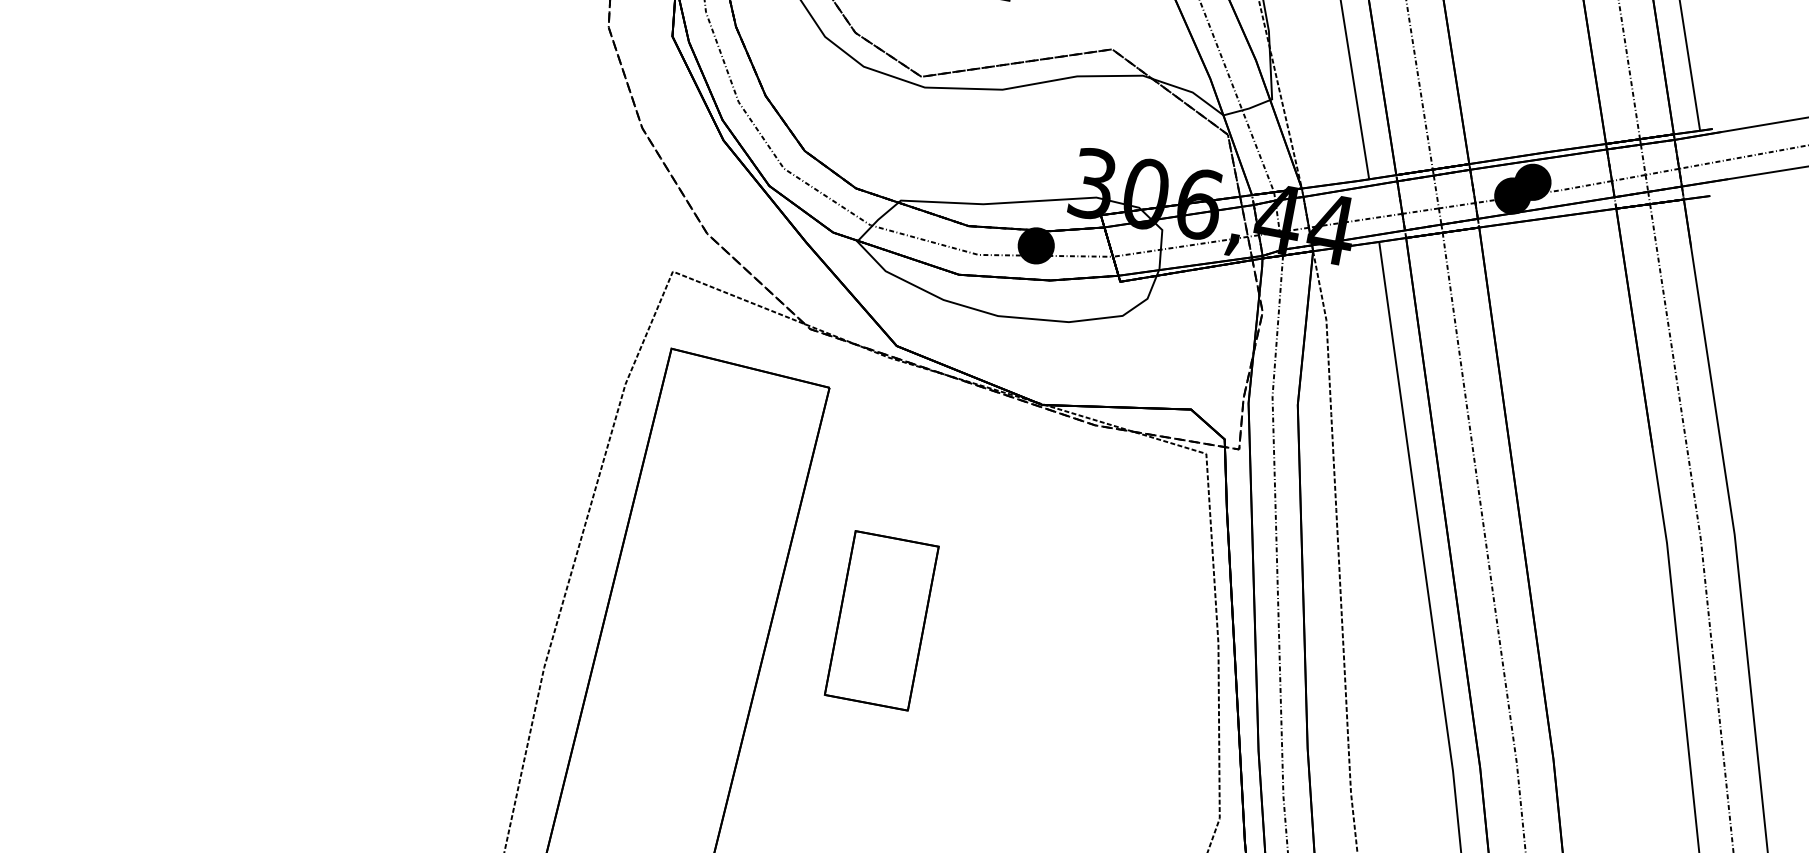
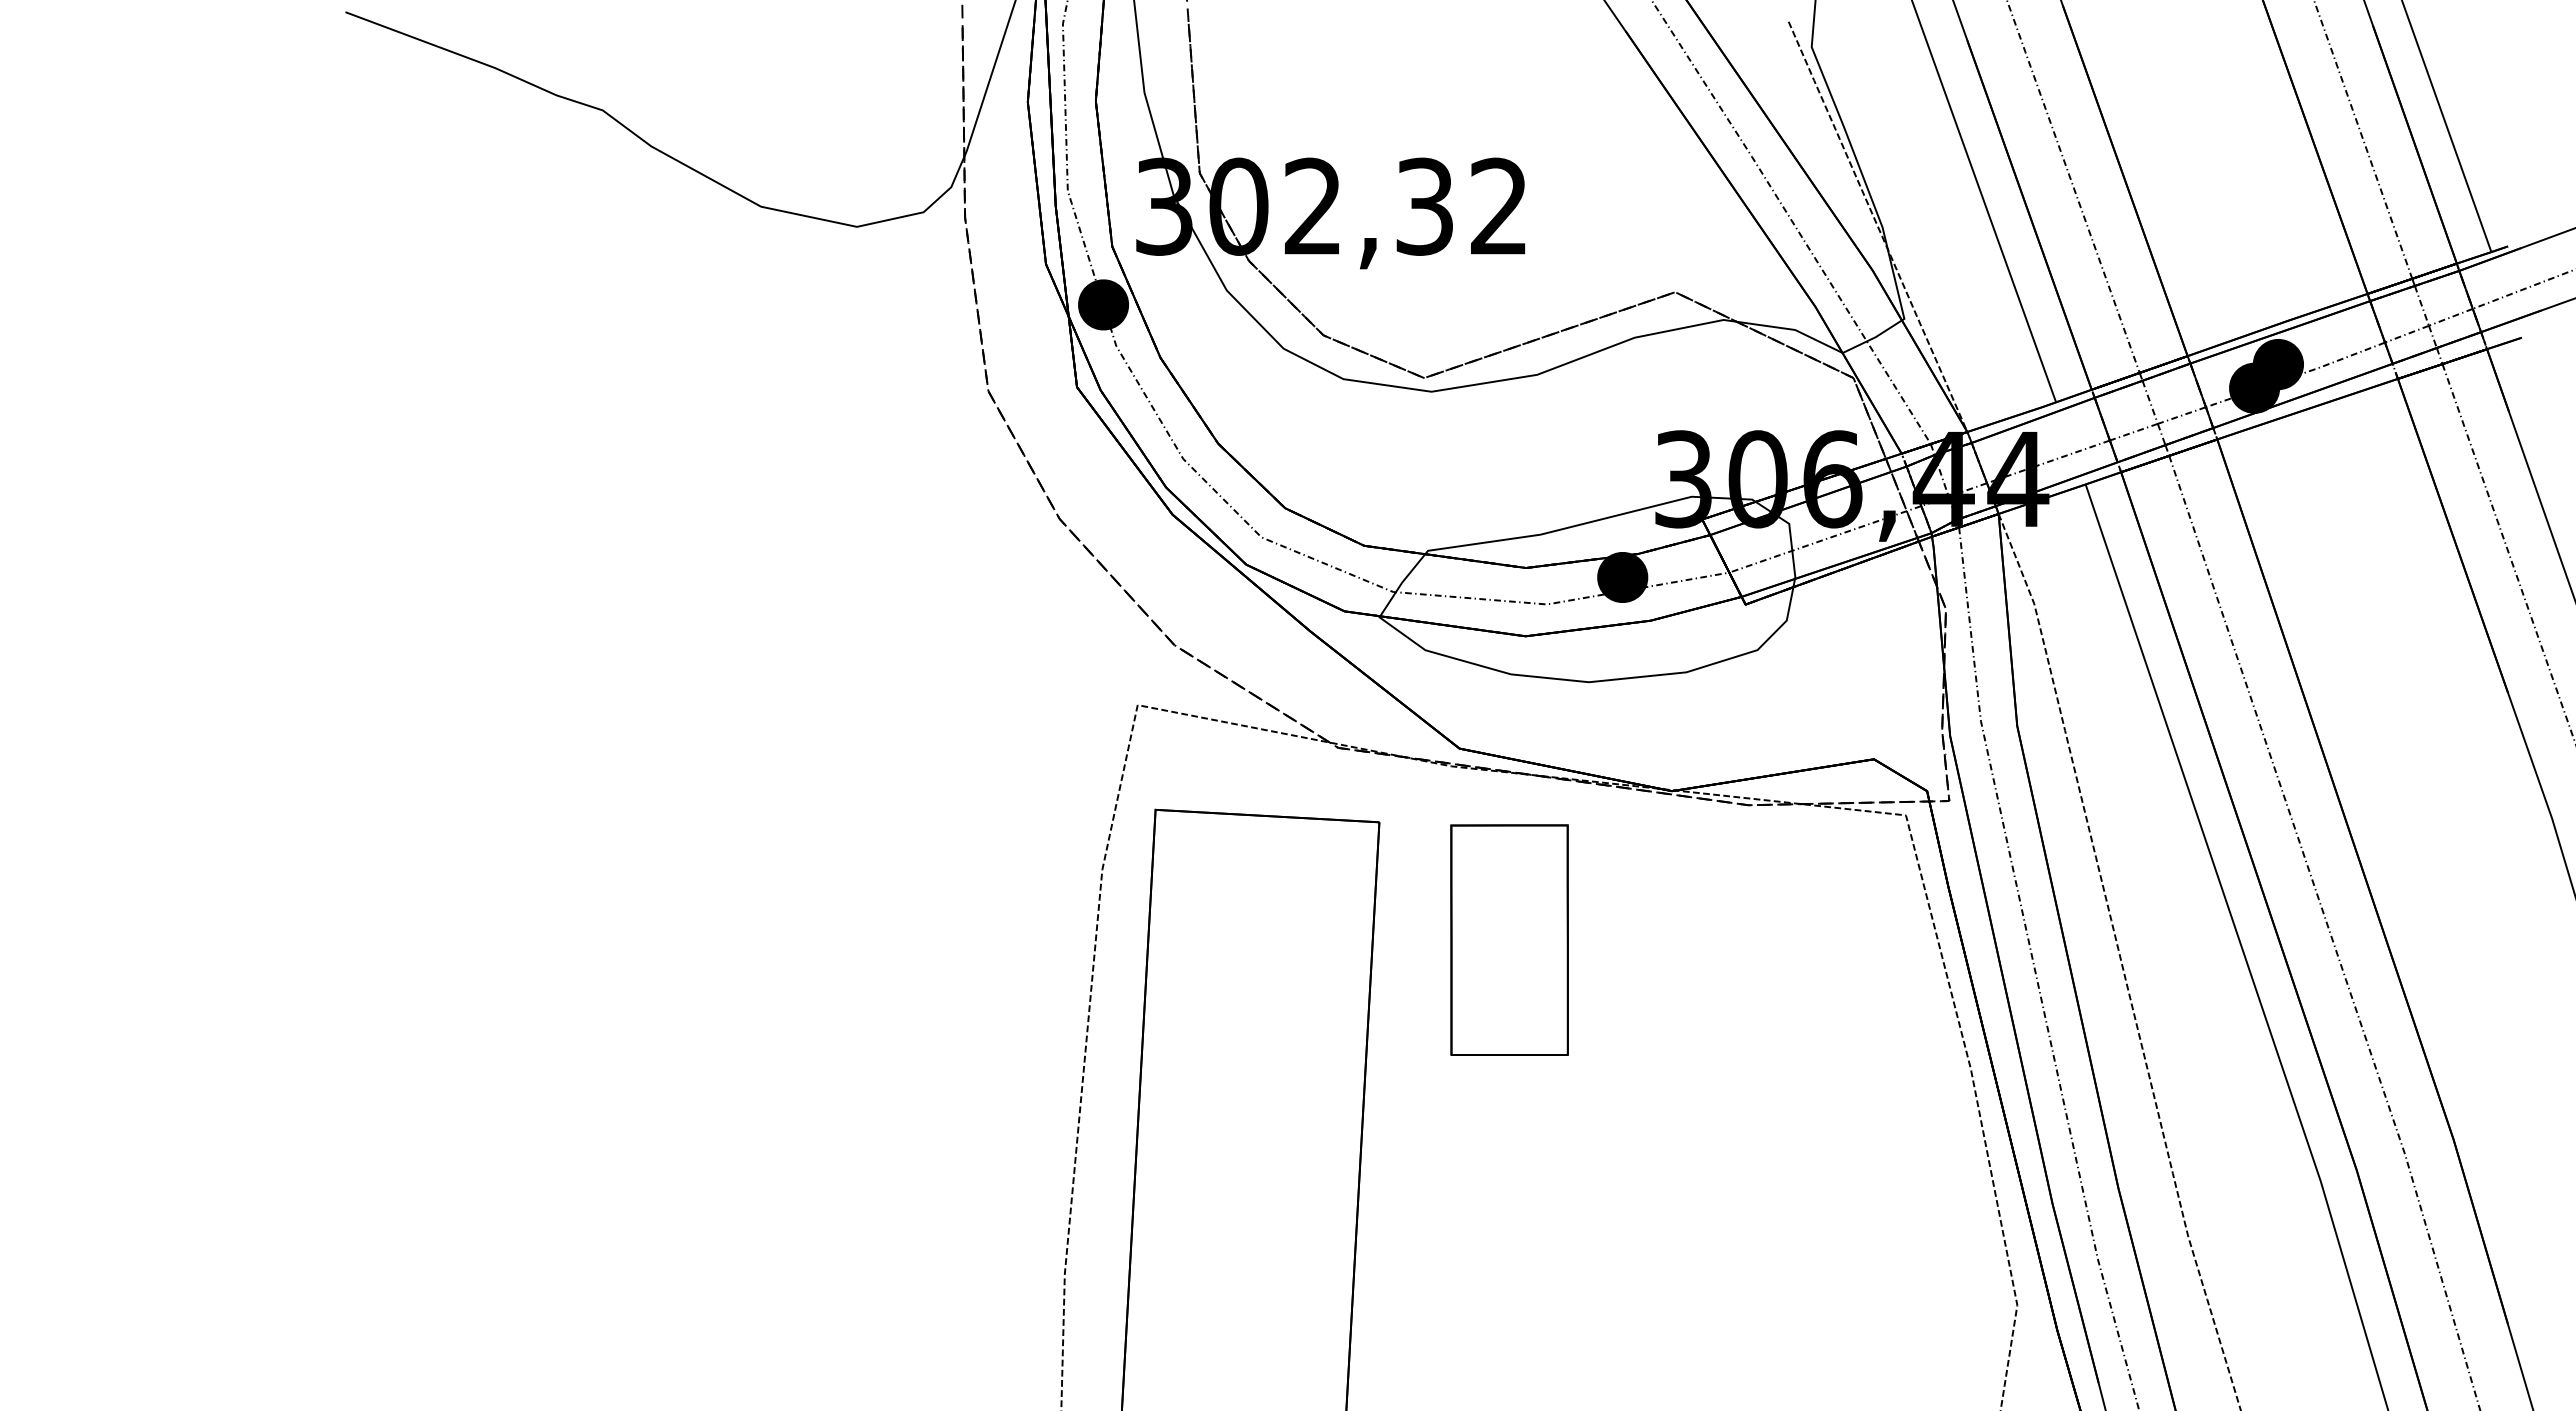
part: (881, 620) -> (1509, 939), moved

